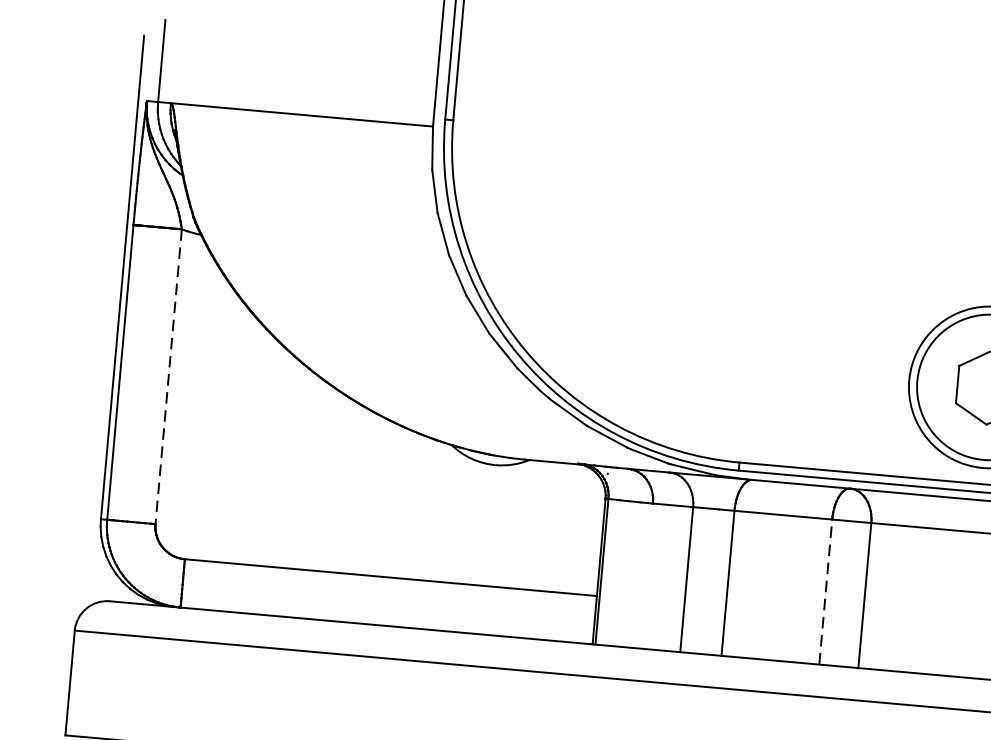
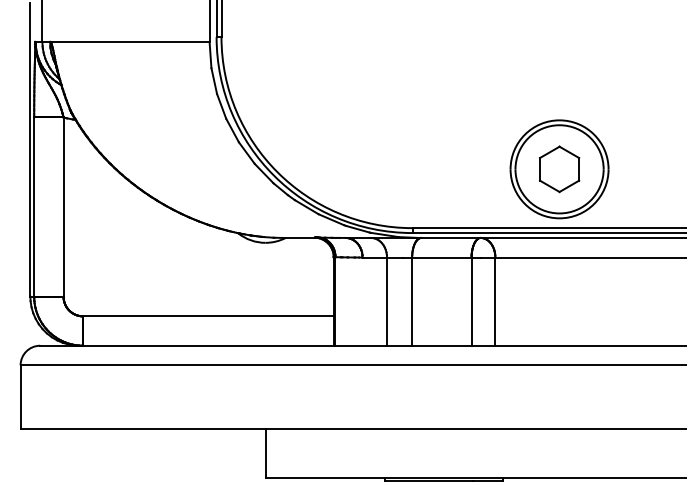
line: (168, 377) -> (63, 207), dashed -> solid
line: (825, 591) -> (471, 301), dashed -> solid

